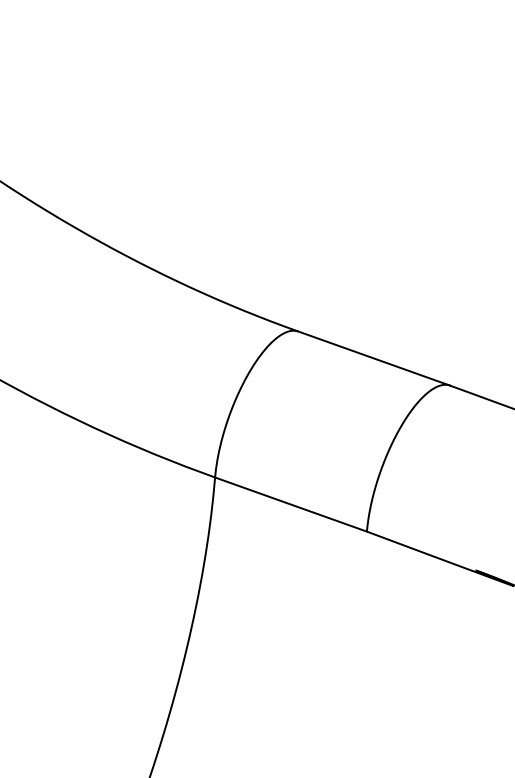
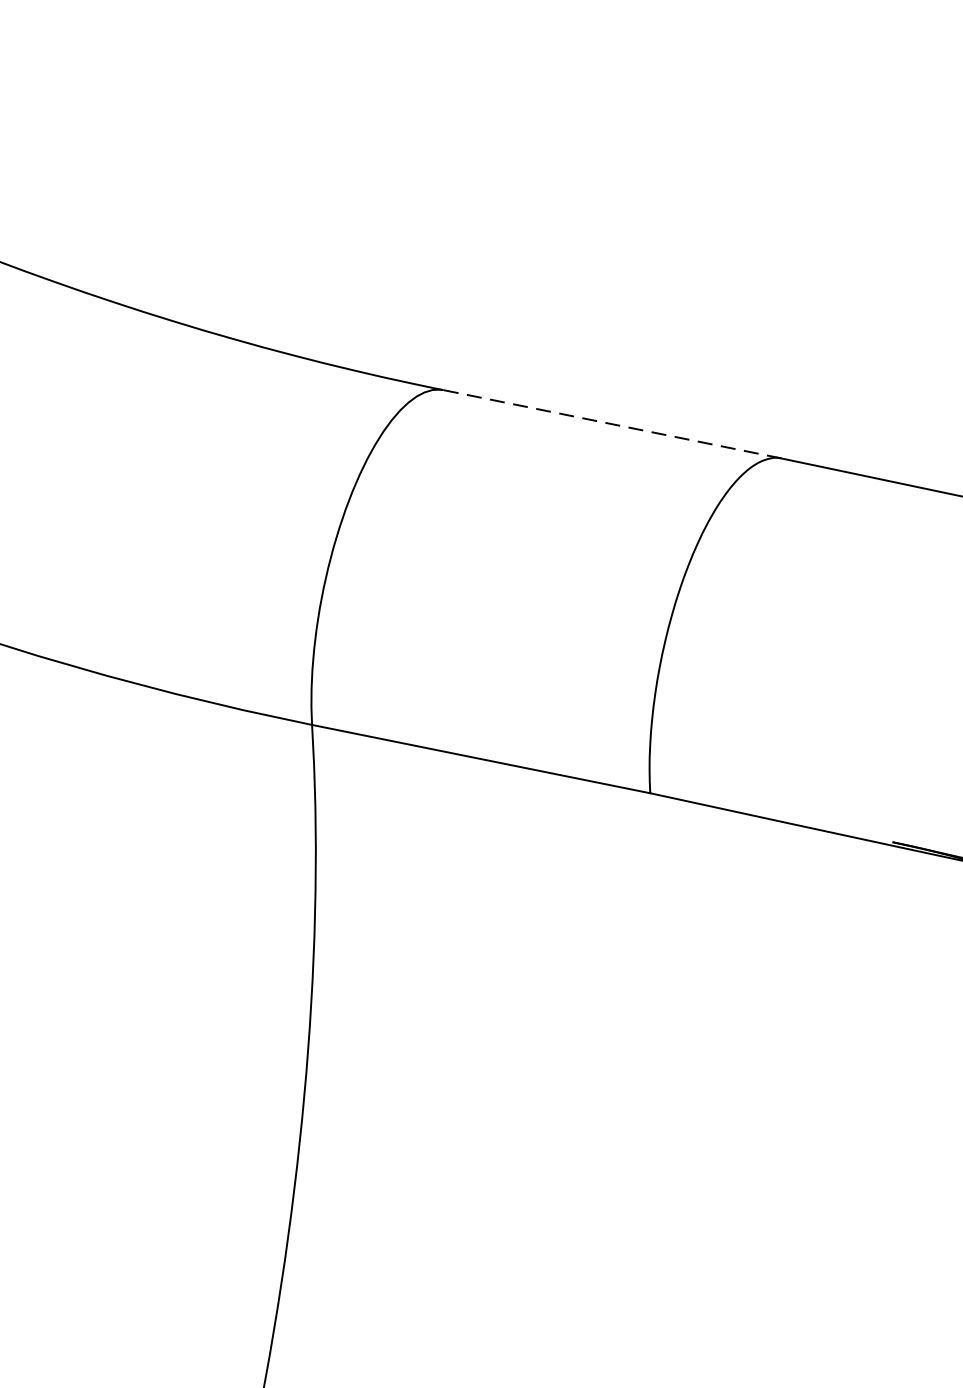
line: (374, 358) -> (613, 424), solid -> dashed

